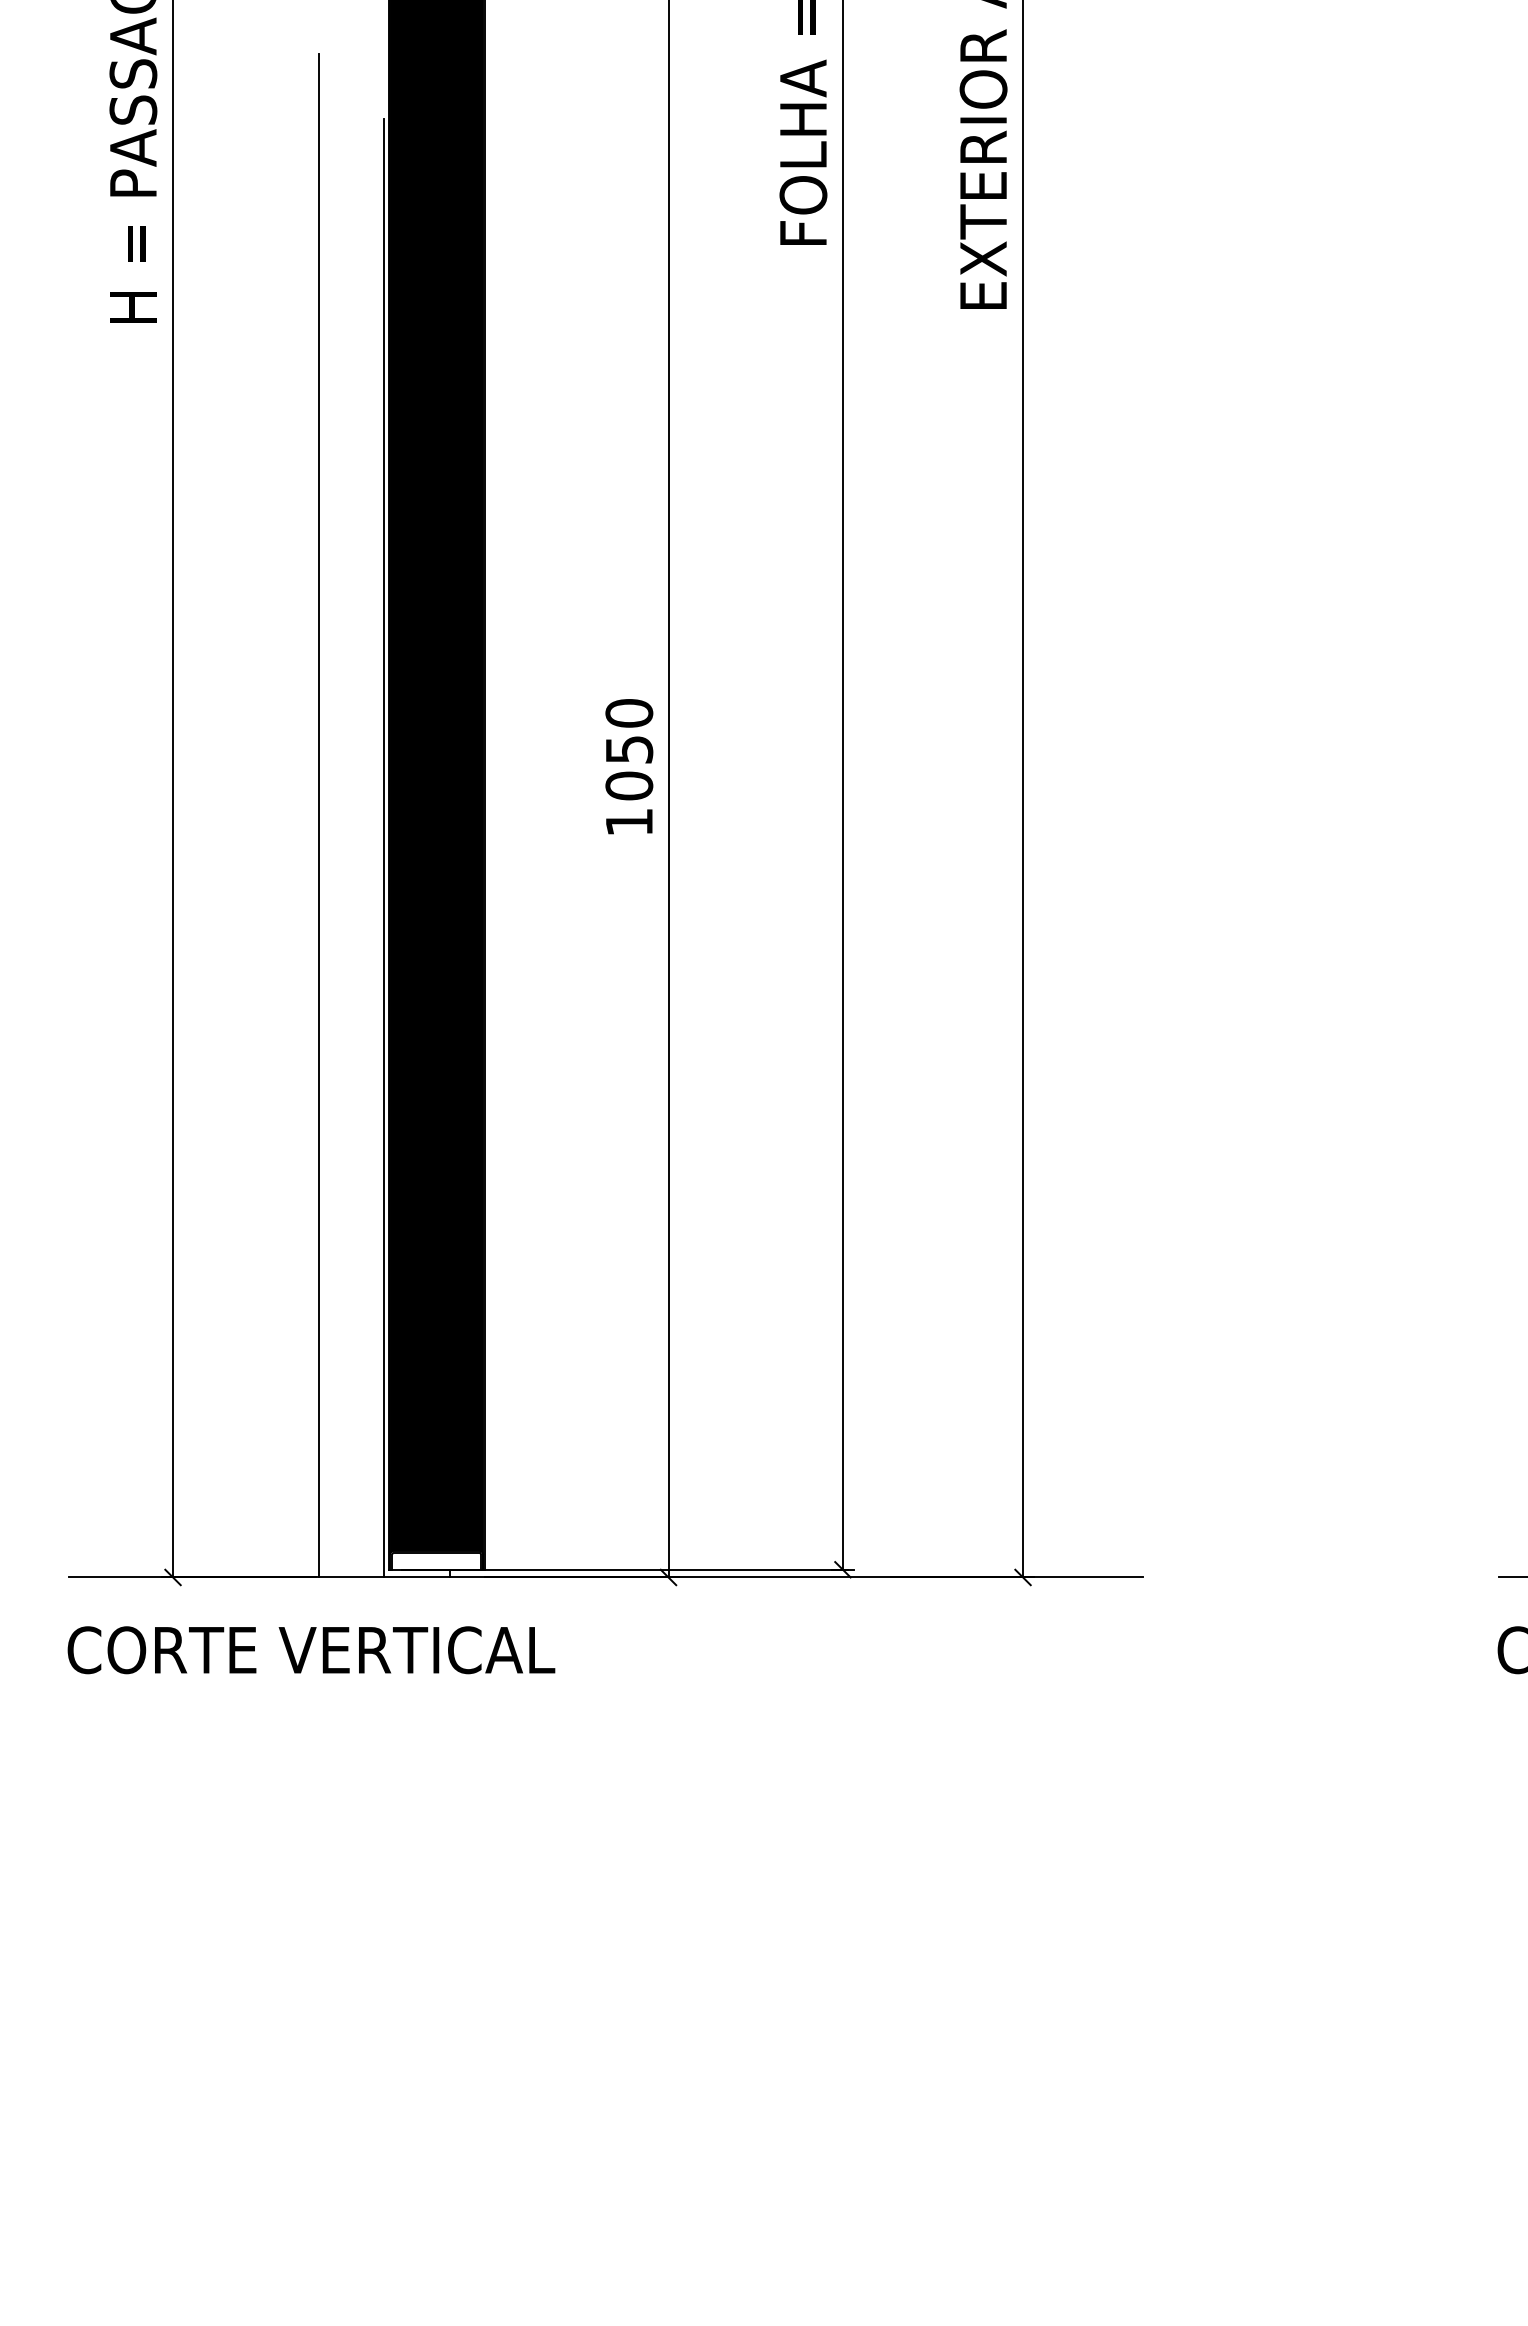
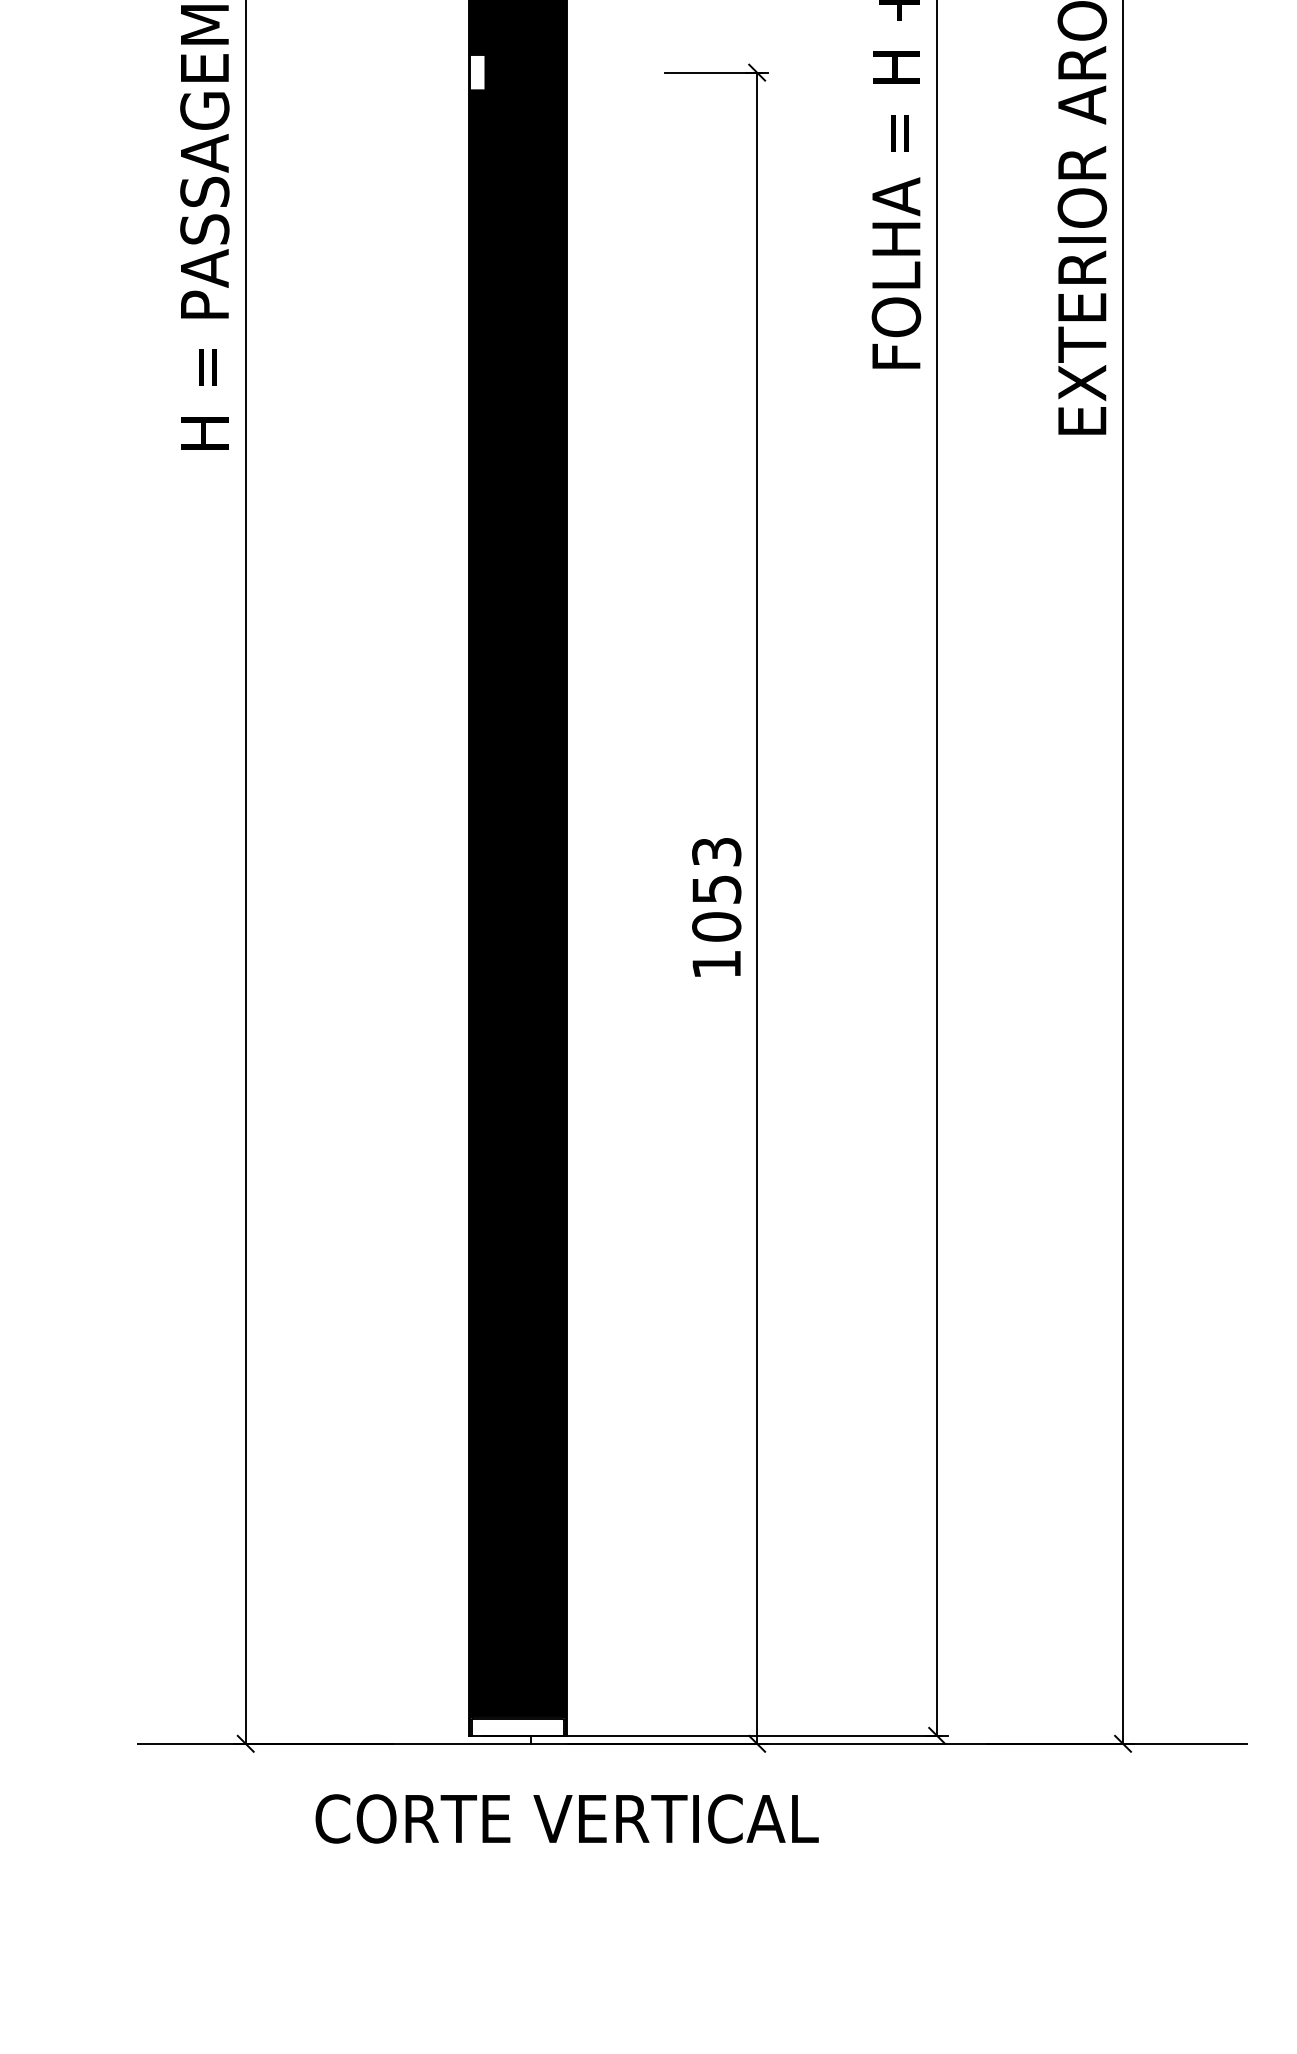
text: (629, 713) -> (716, 852), 1050 -> 1053
line: (318, 815) -> (395, 957), removed
line: (383, 847) -> (462, 990), removed
text: (311, 1650) -> (567, 1819), moved

